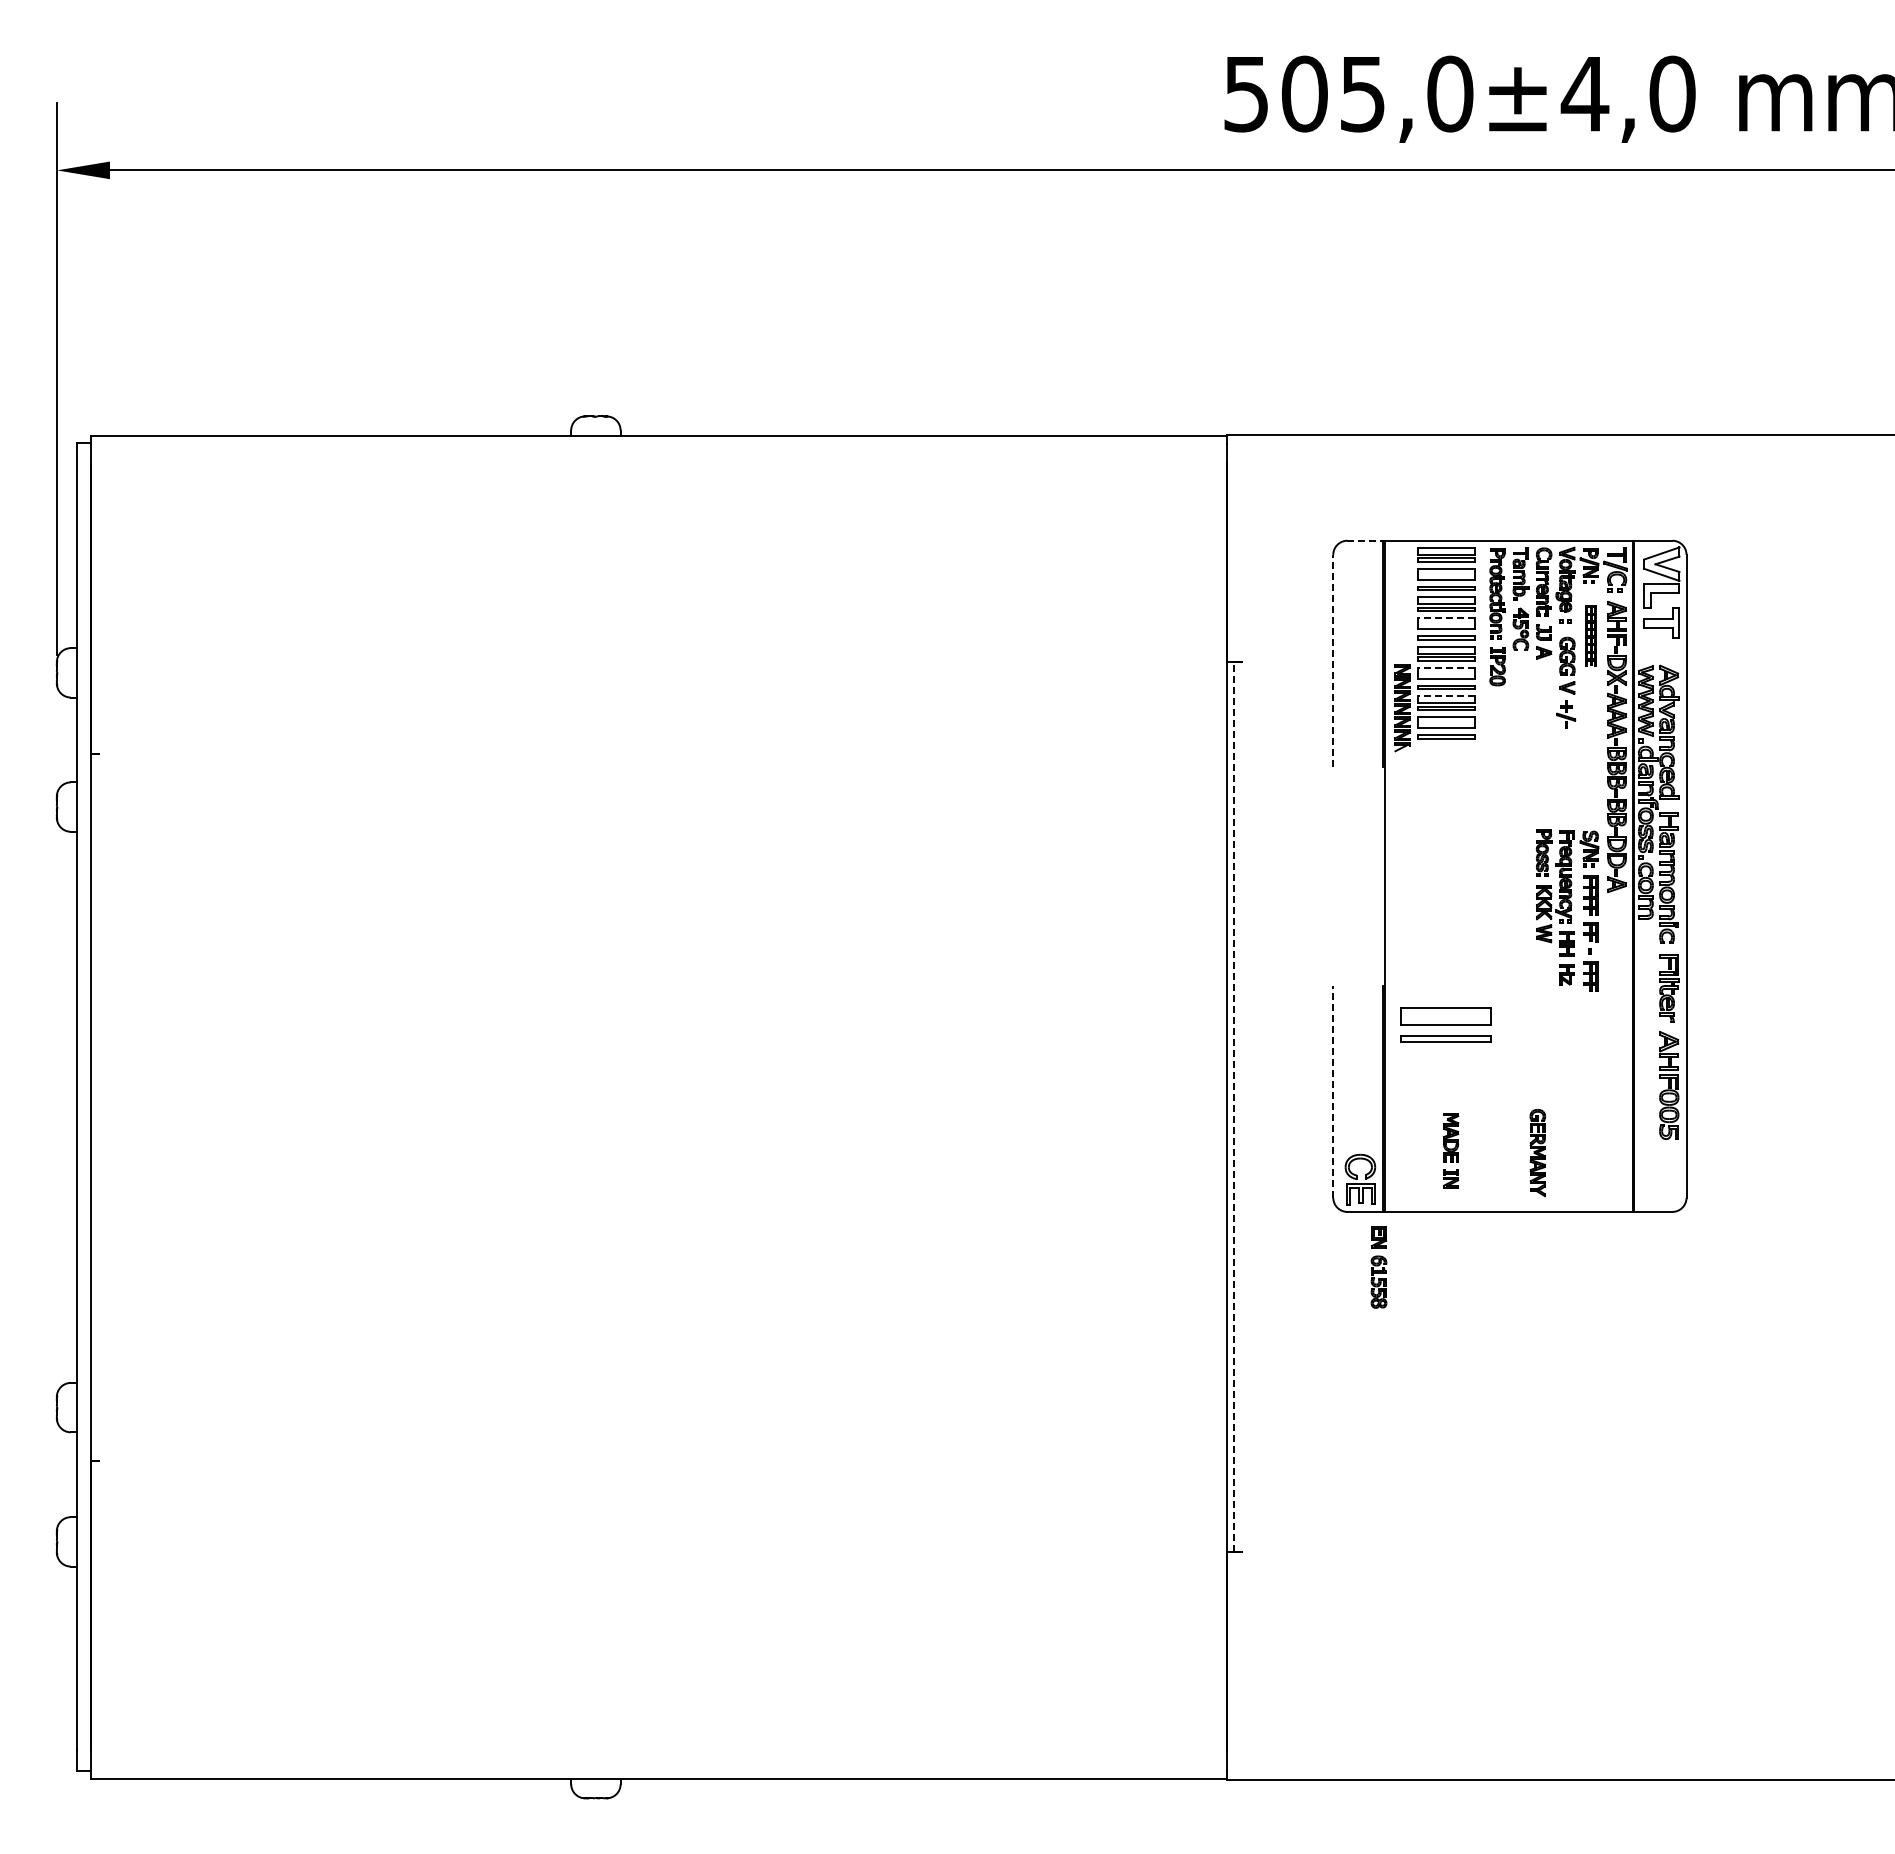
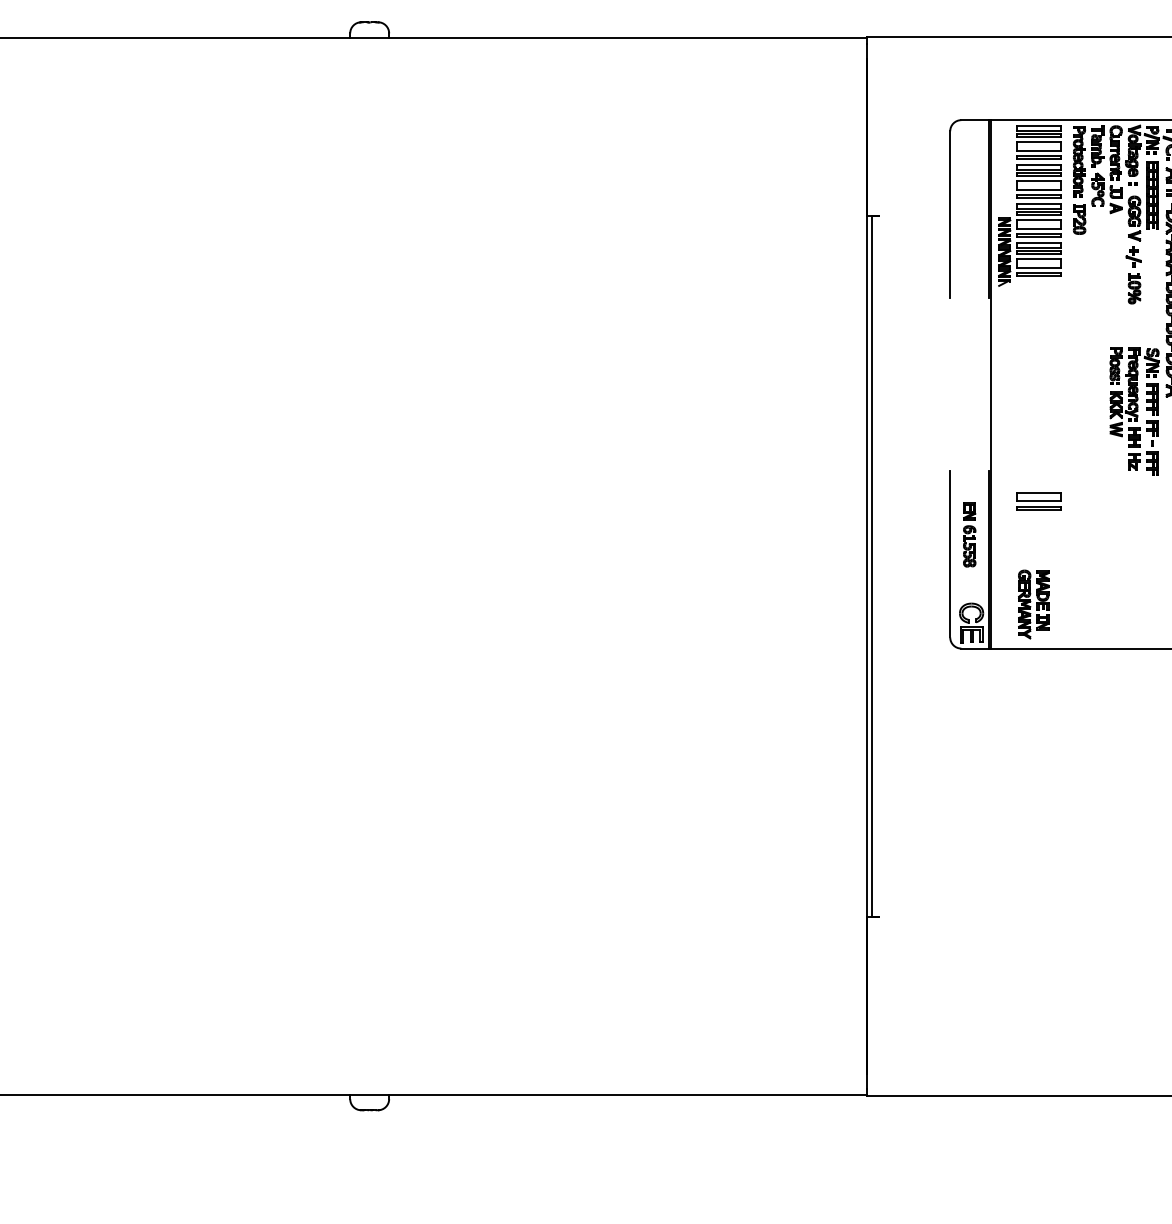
line: (1365, 540) -> (975, 119), dashed -> solid
line: (1445, 618) -> (1038, 181), dashed -> solid
part: (1590, 635) -> (1152, 194), size x1.43
line: (1333, 660) -> (950, 214), dashed -> solid
line: (1445, 667) -> (1038, 219), dashed -> solid
line: (1445, 696) -> (1038, 242), dashed -> solid
part: (1567, 755) -> (1134, 289), added
part: (1446, 1024) -> (1039, 501), size x0.62
line: (1333, 1091) -> (950, 553), dashed -> solid
line: (1234, 1106) -> (872, 565), dashed -> solid
part: (1537, 1153) -> (1024, 604), moved
part: (1378, 1267) -> (969, 534), moved

